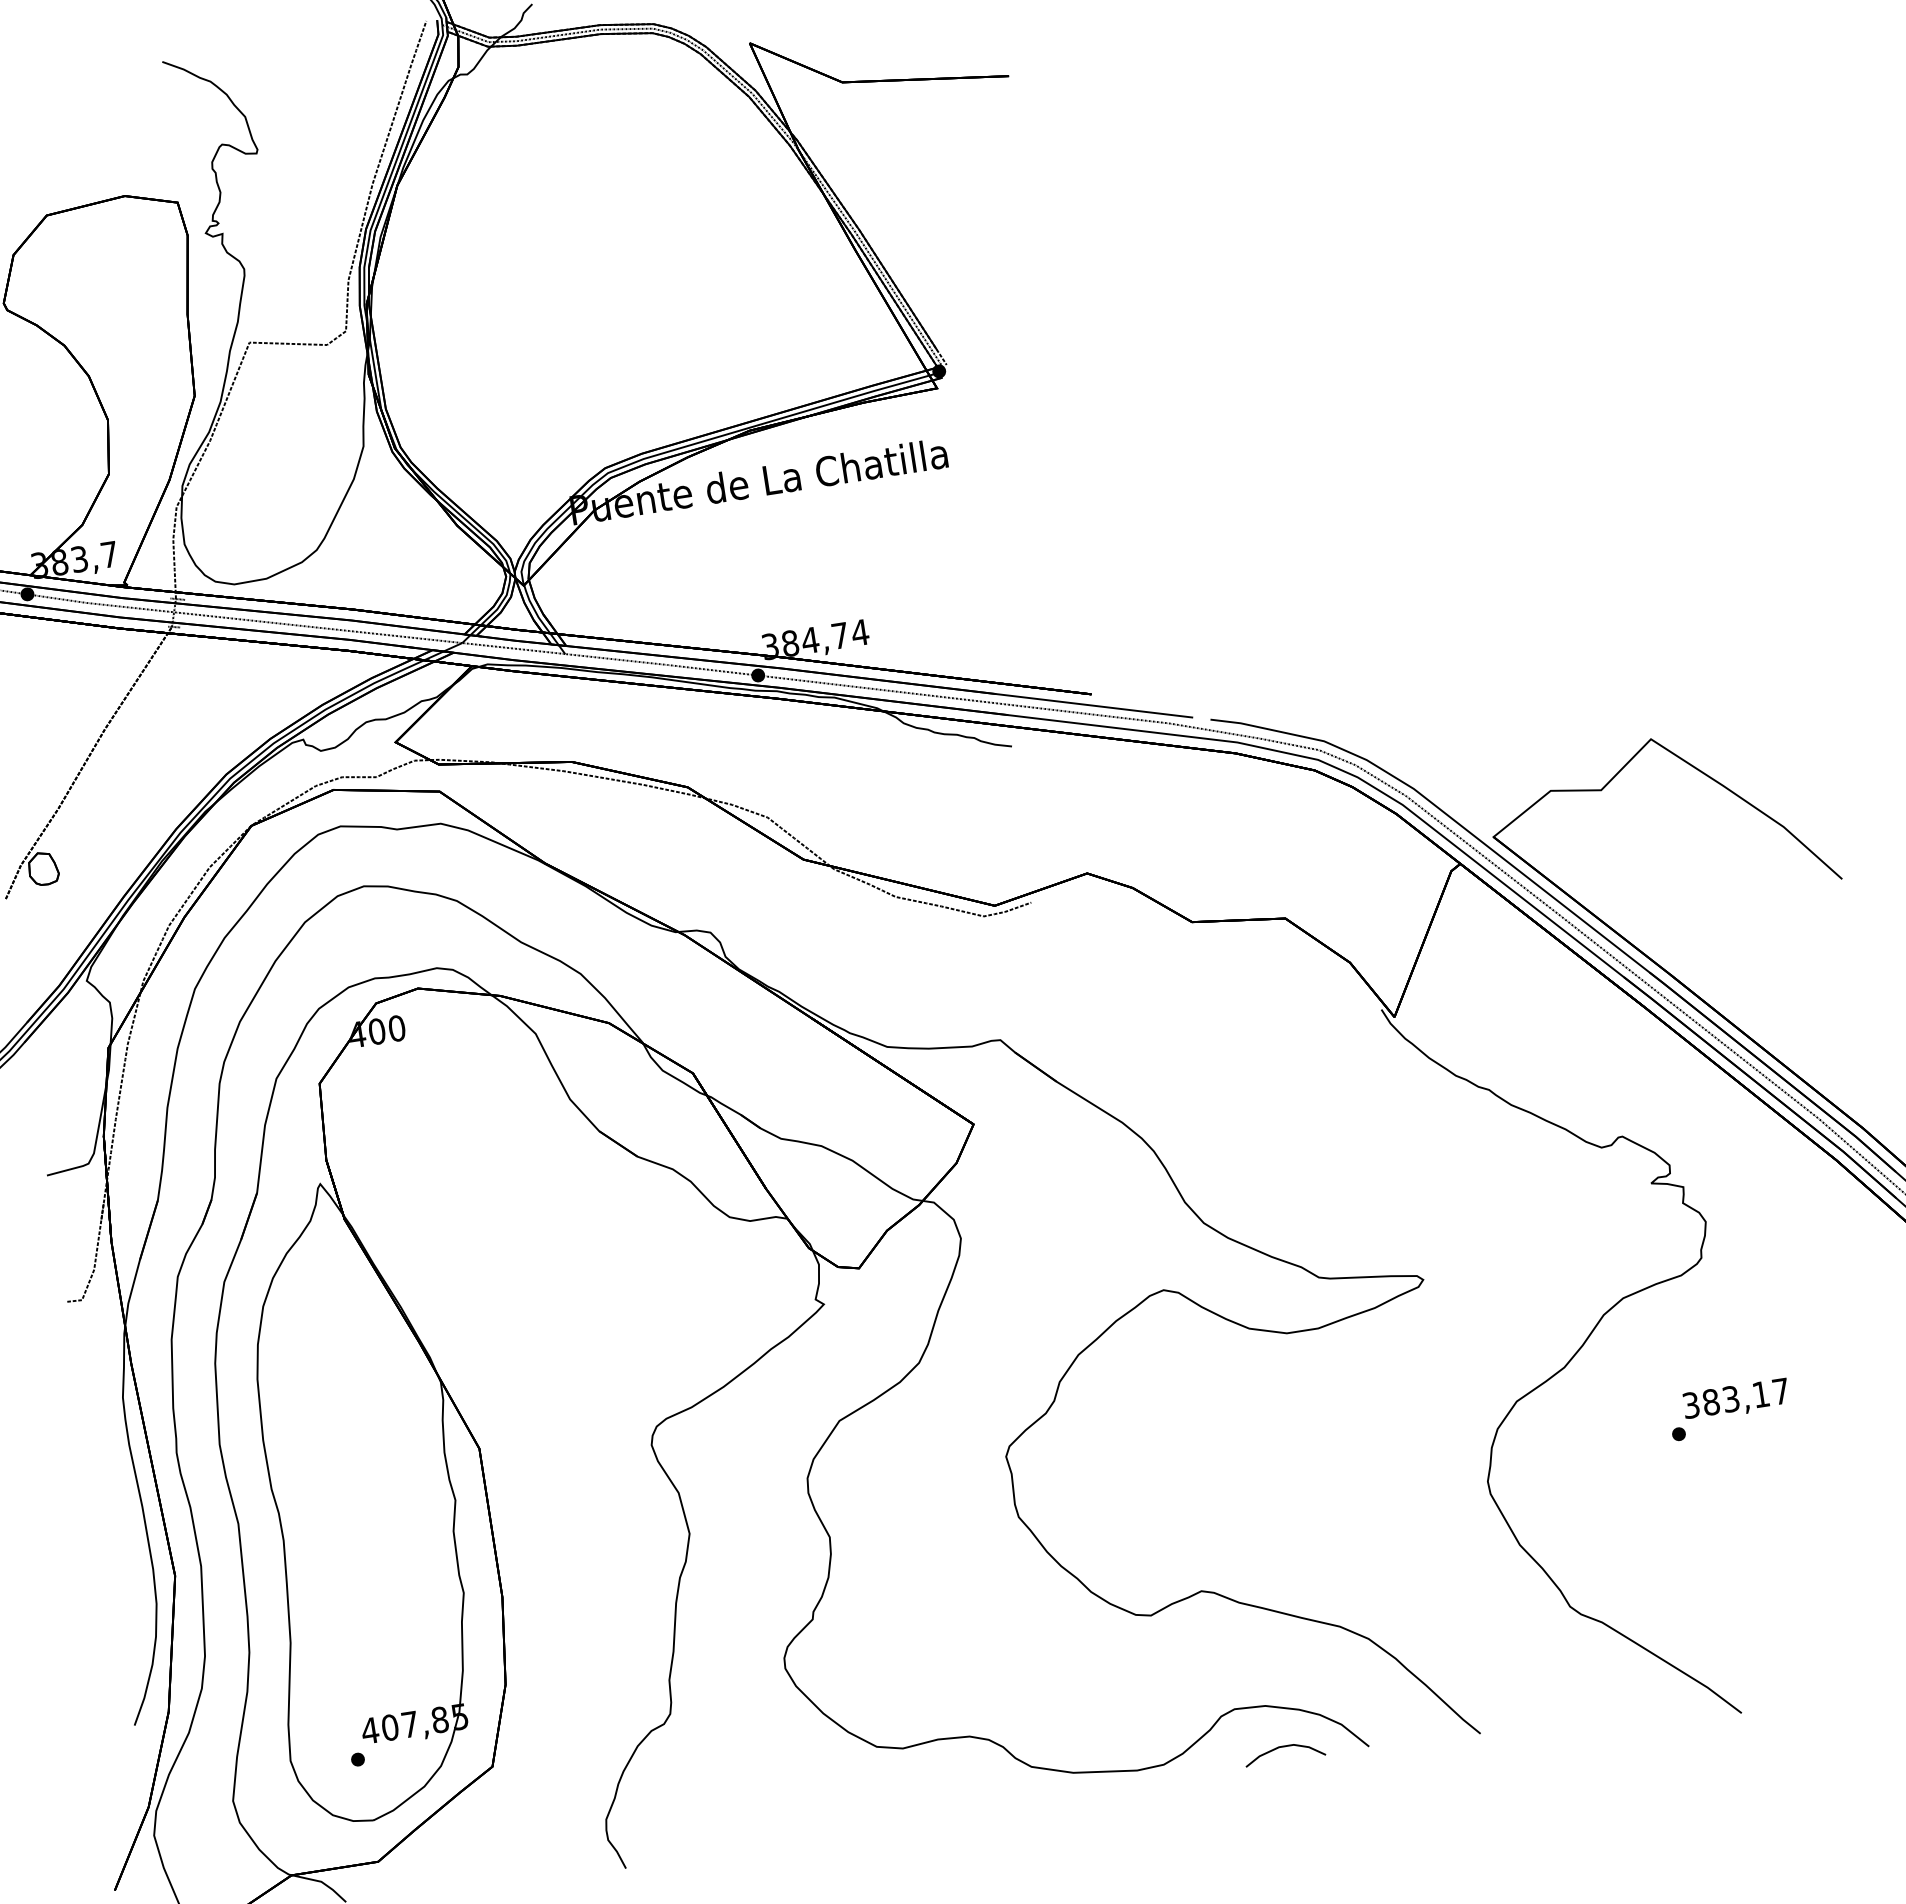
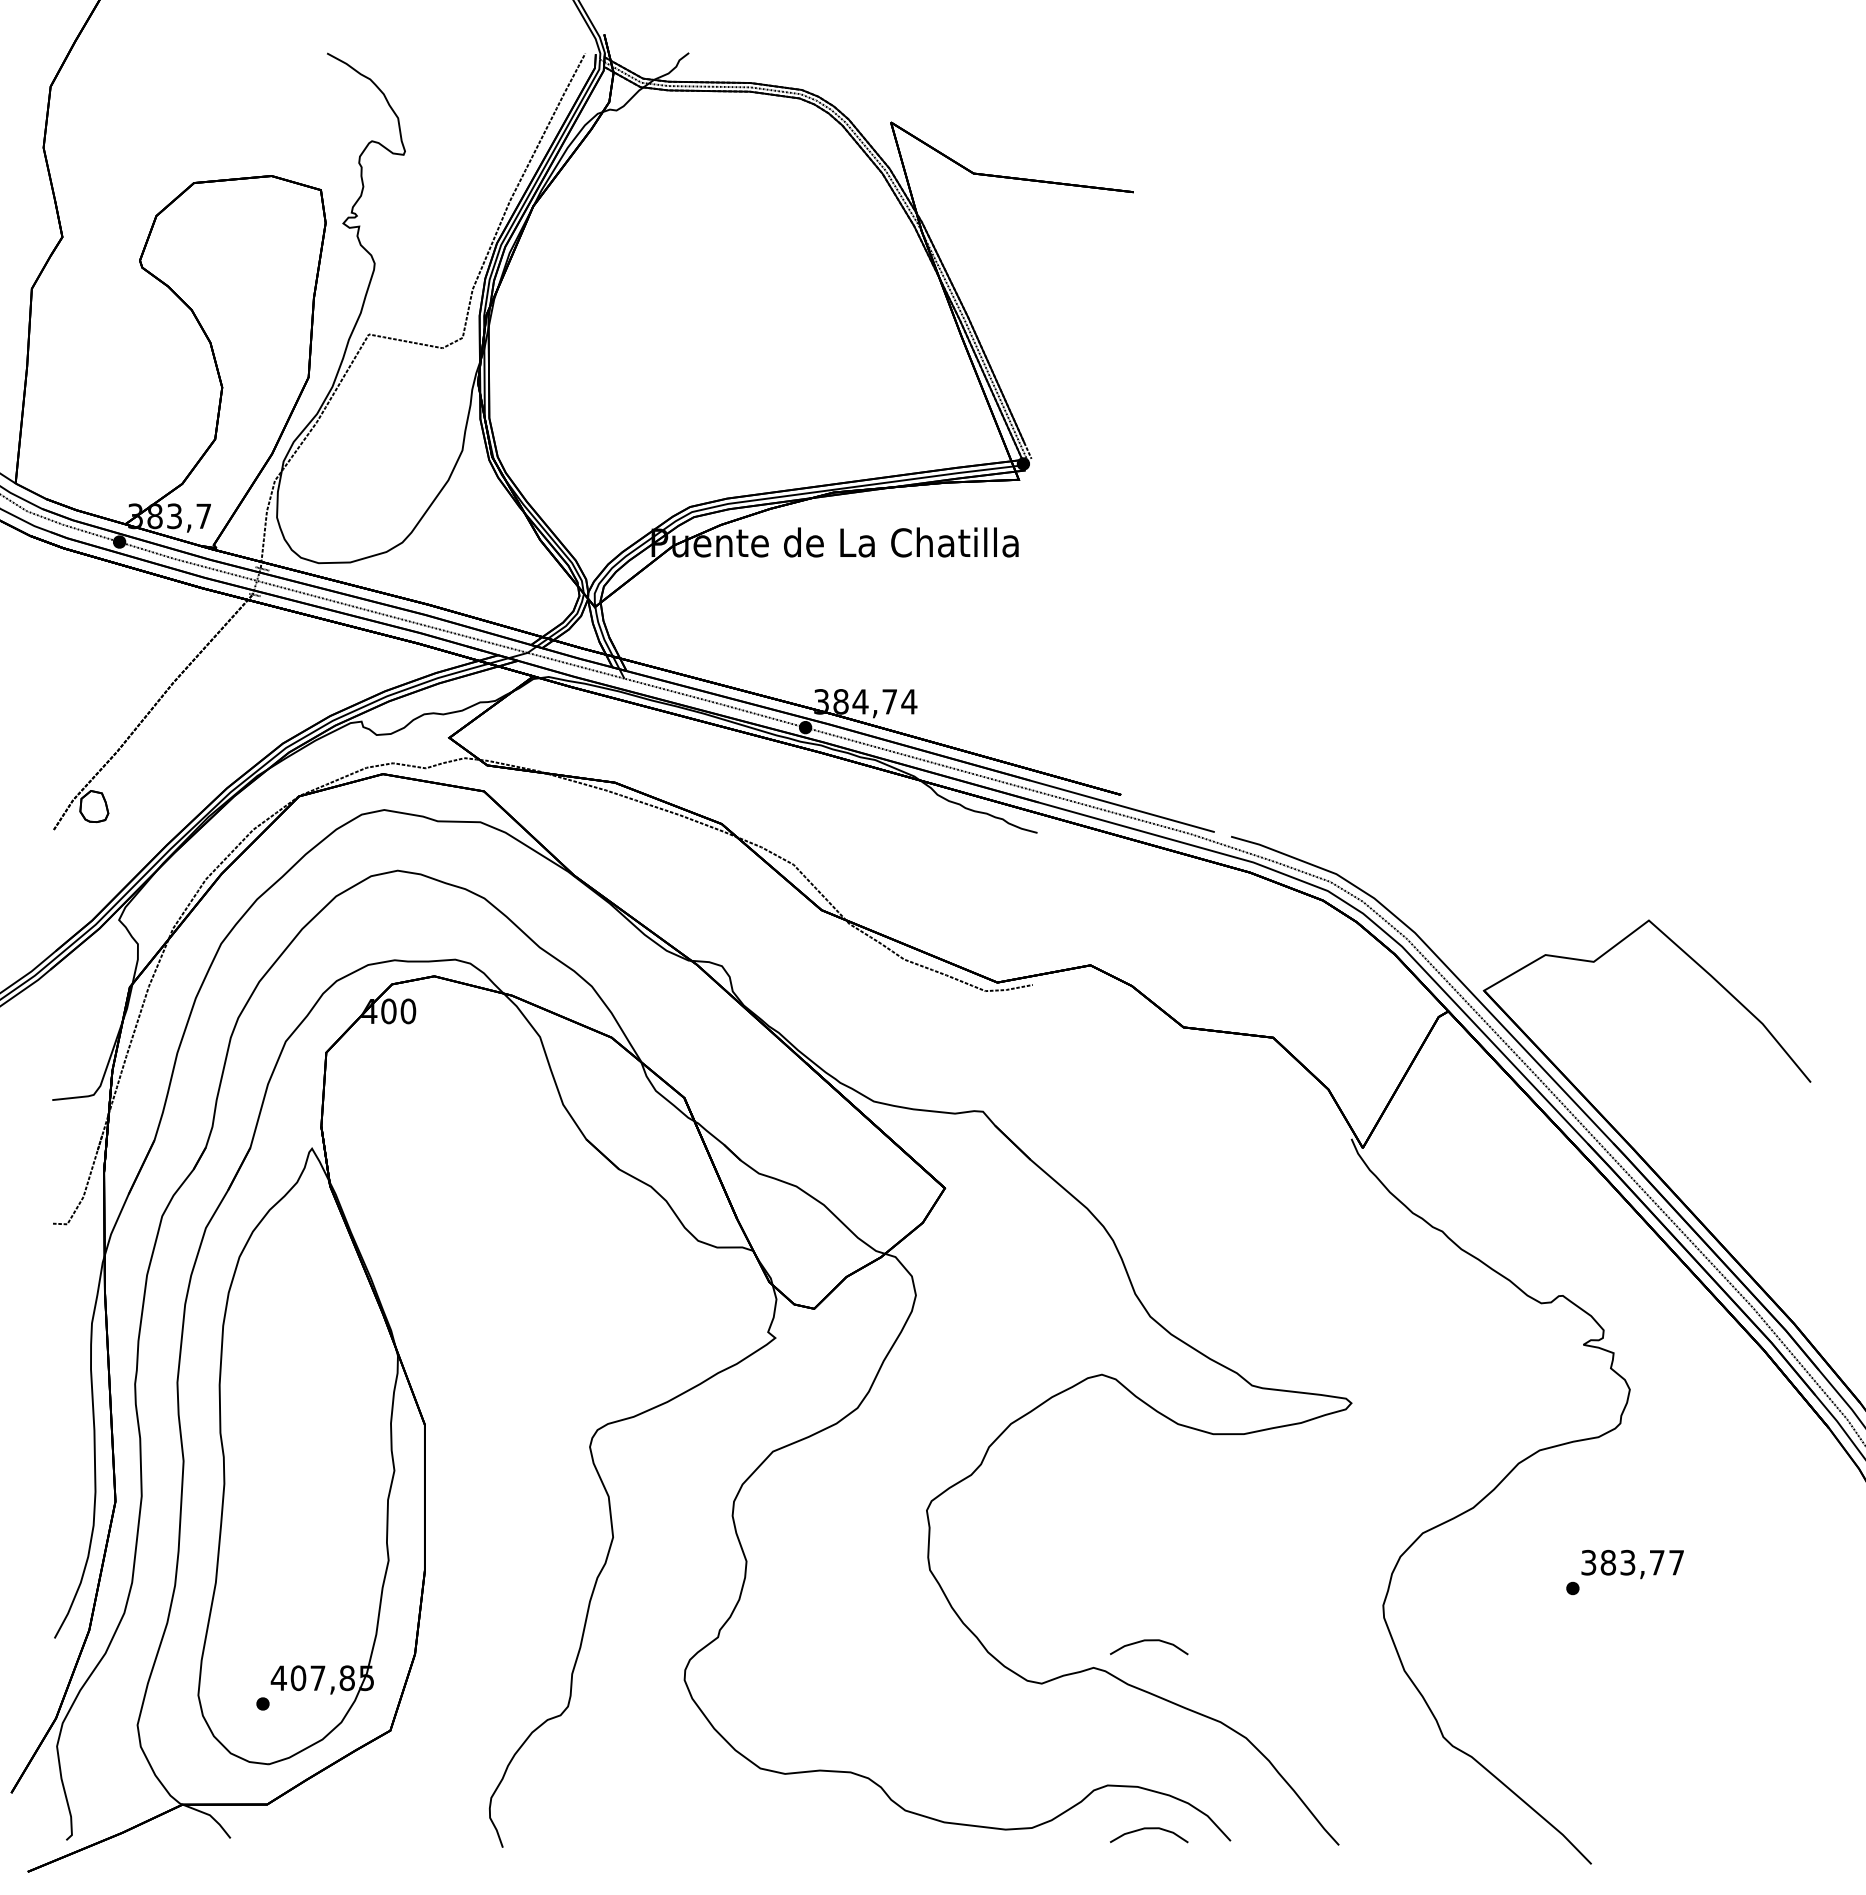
text: (1761, 1394) -> (1657, 1562), 383,17 -> 383,77
curve: (1254, 1555) -> (1149, 1641), added

